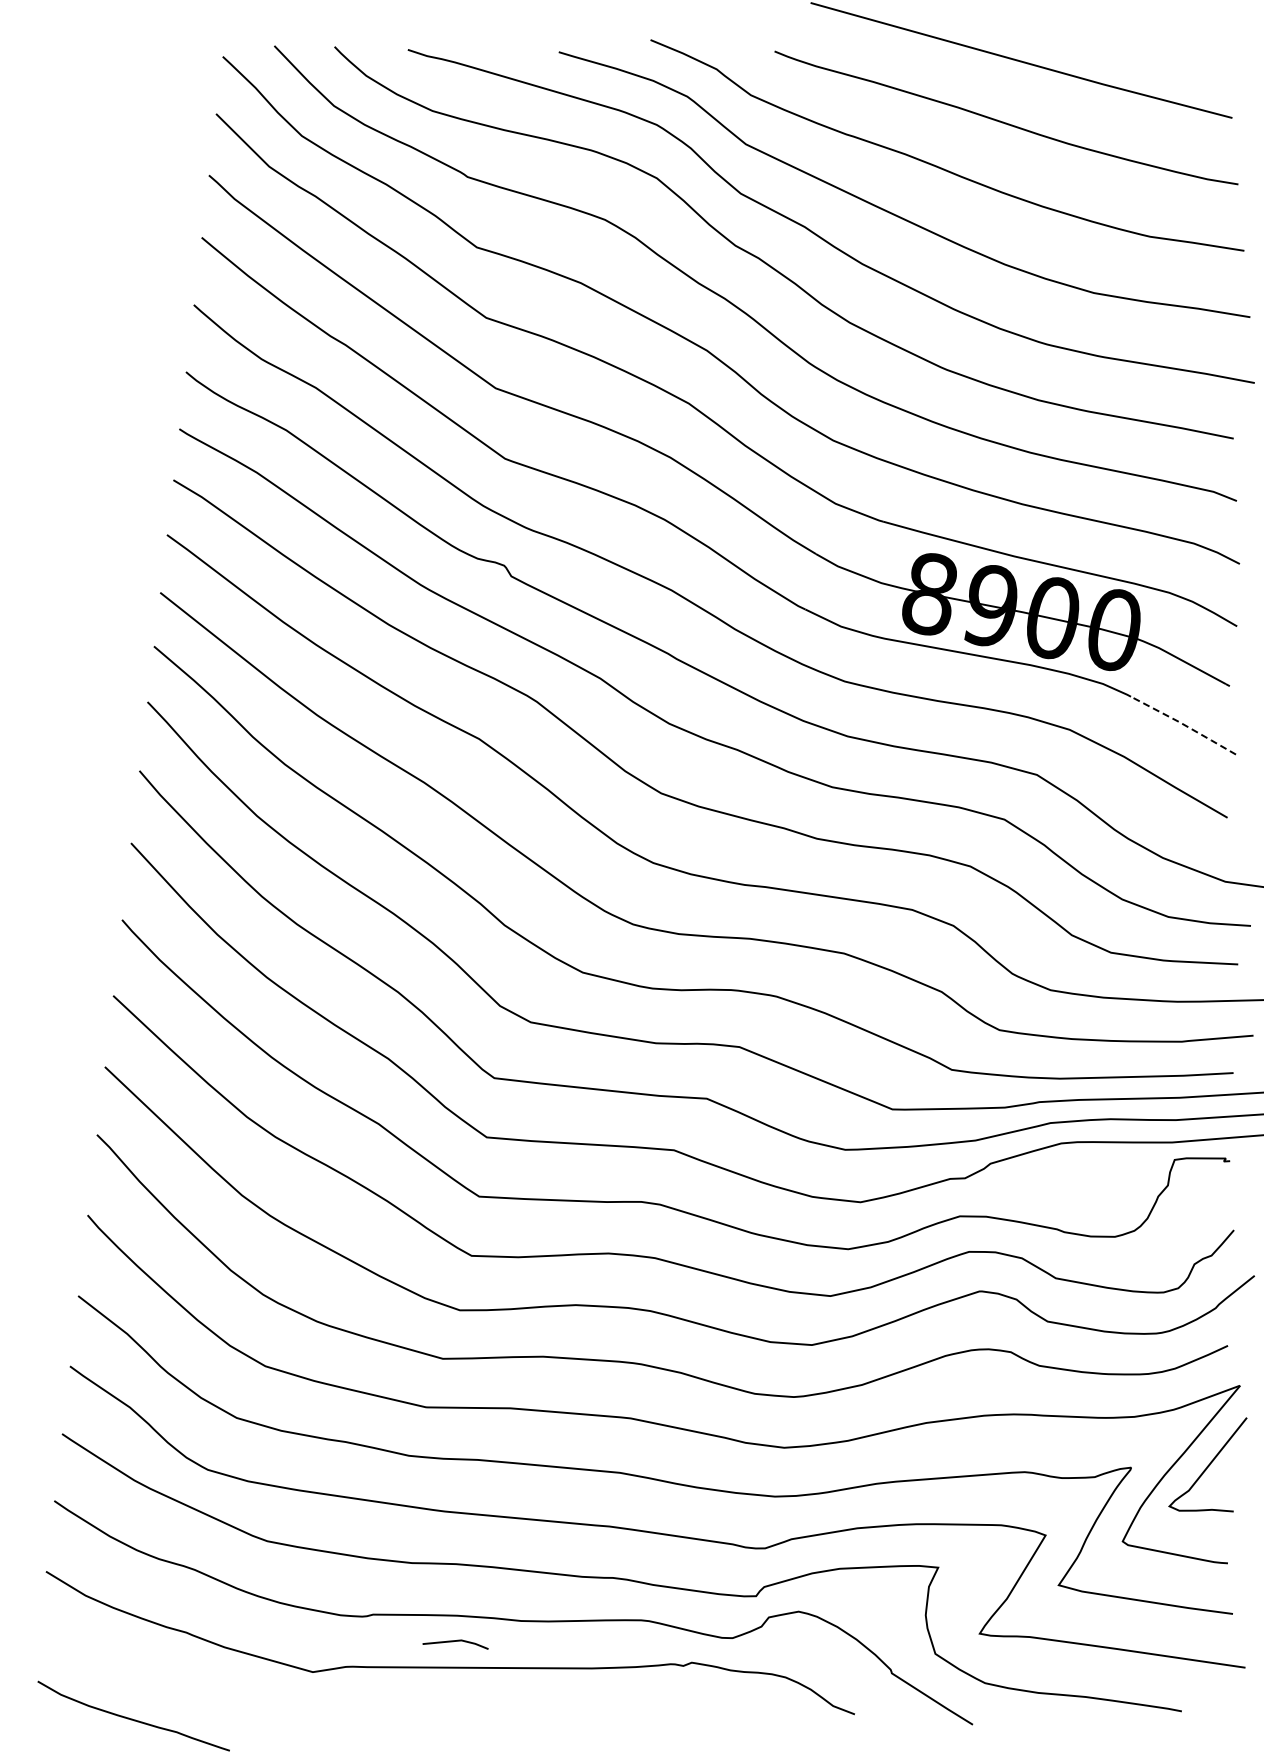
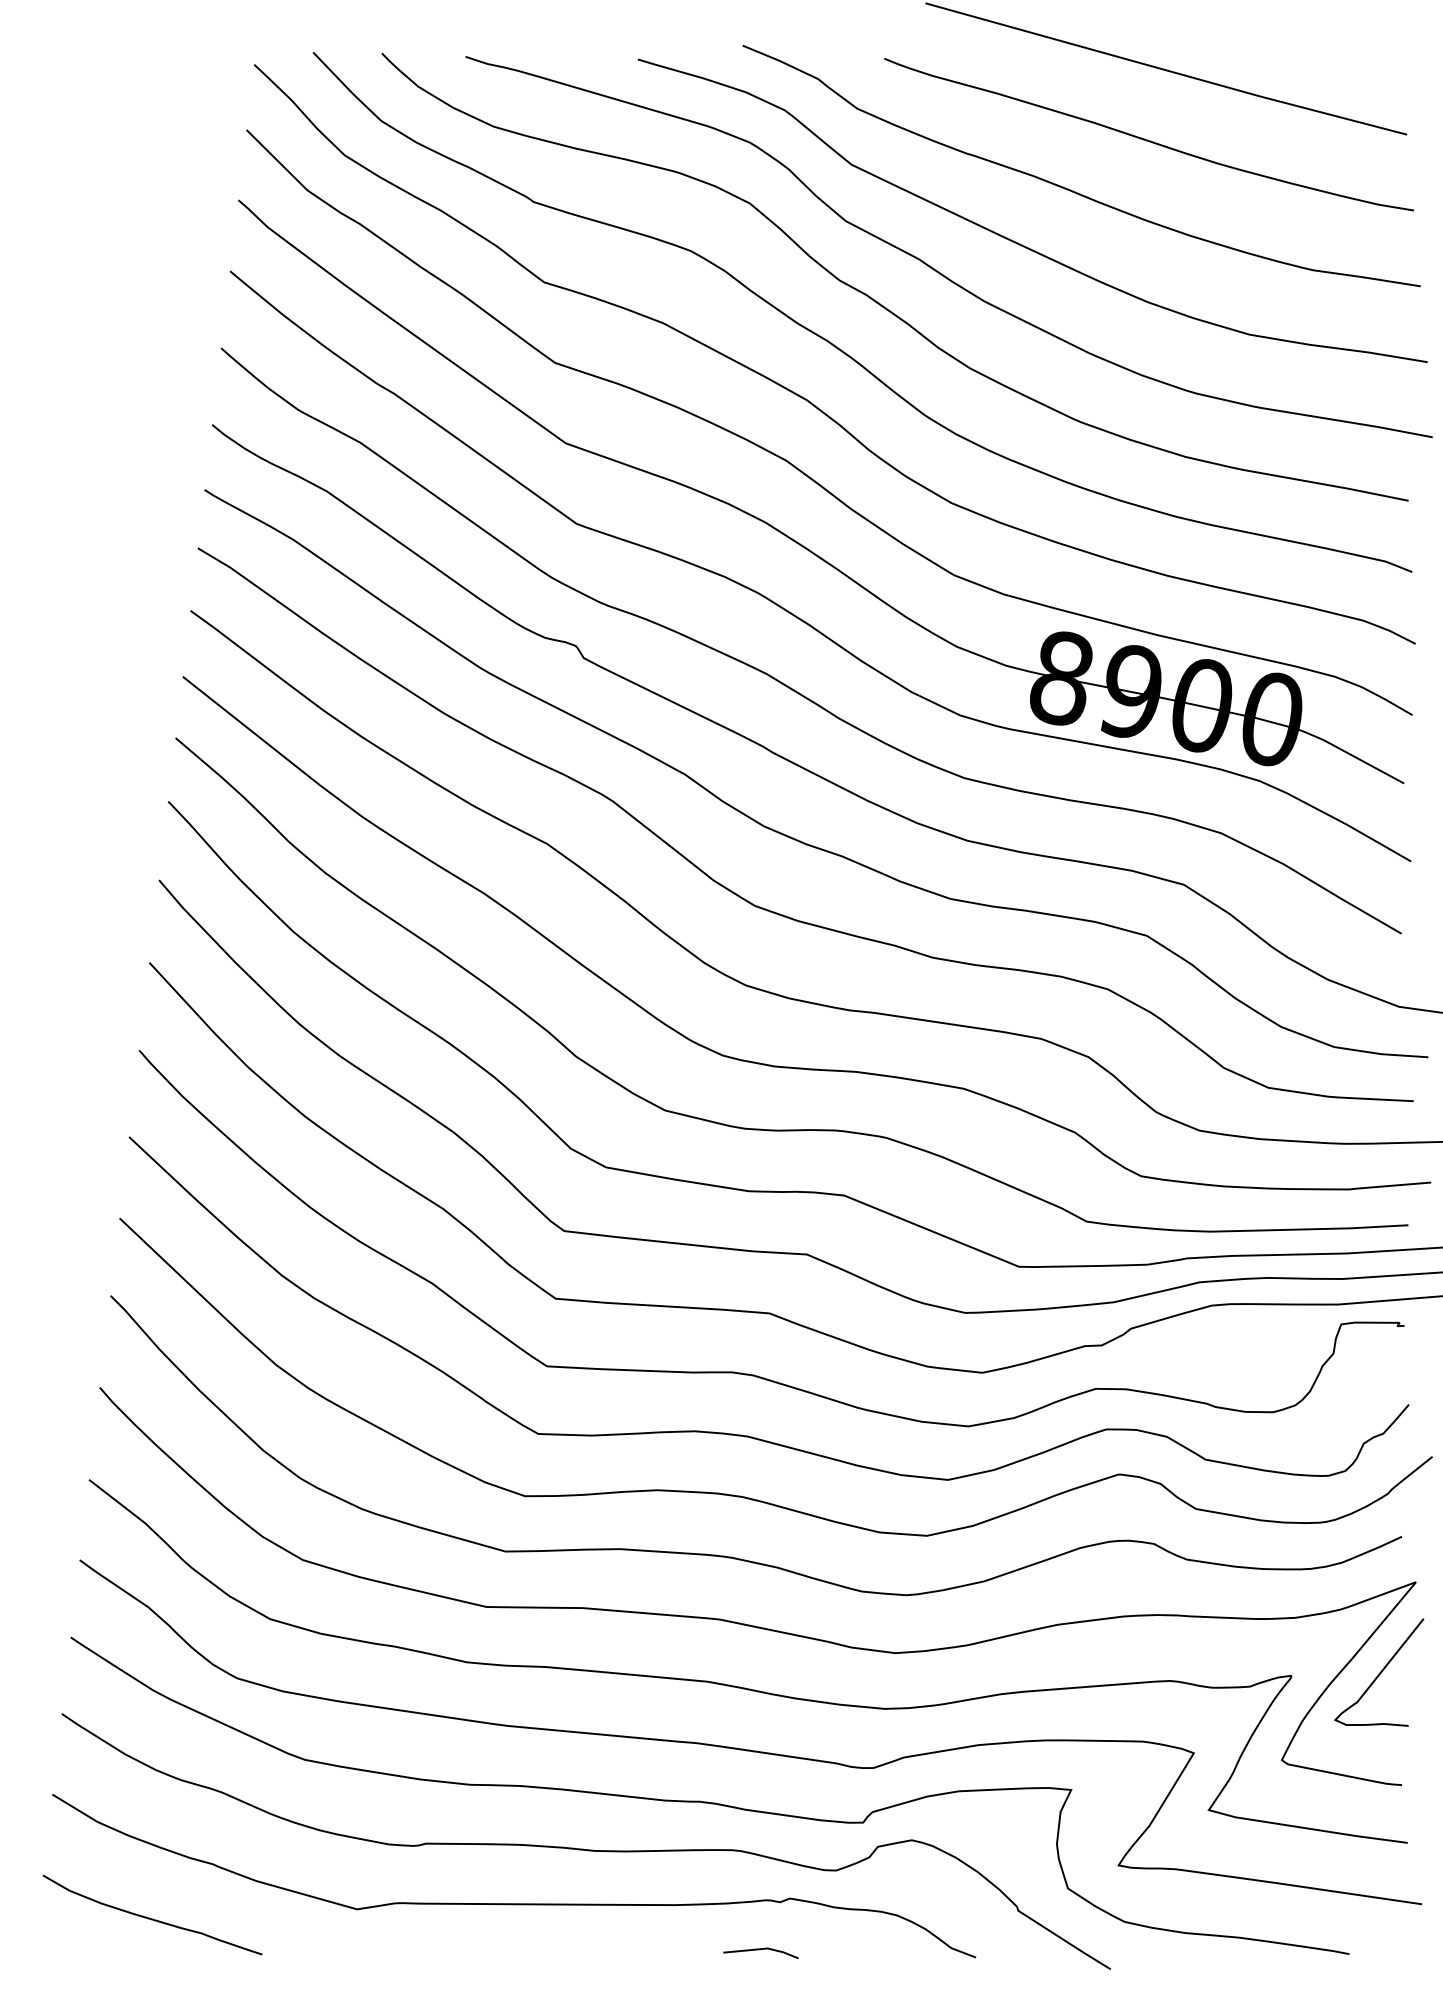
line: (1183, 724) -> (1351, 827), dashed -> solid
line: (453, 1642) -> (758, 1950), moved
curve: (132, 1718) -> (151, 1917), moved

